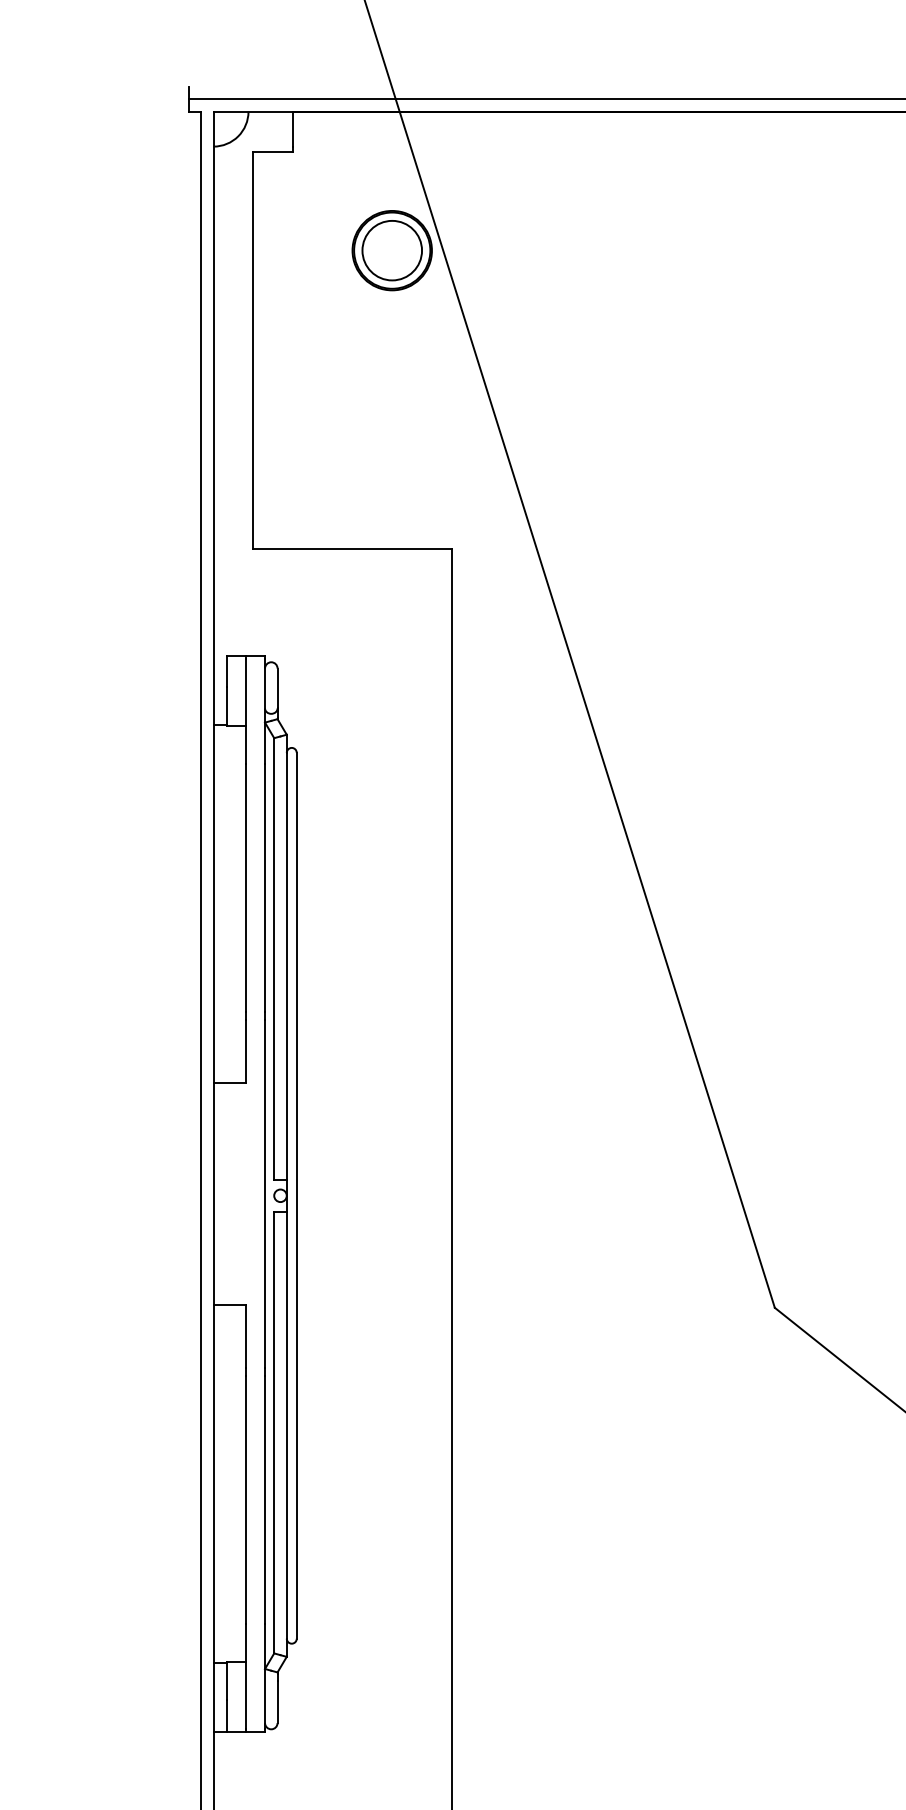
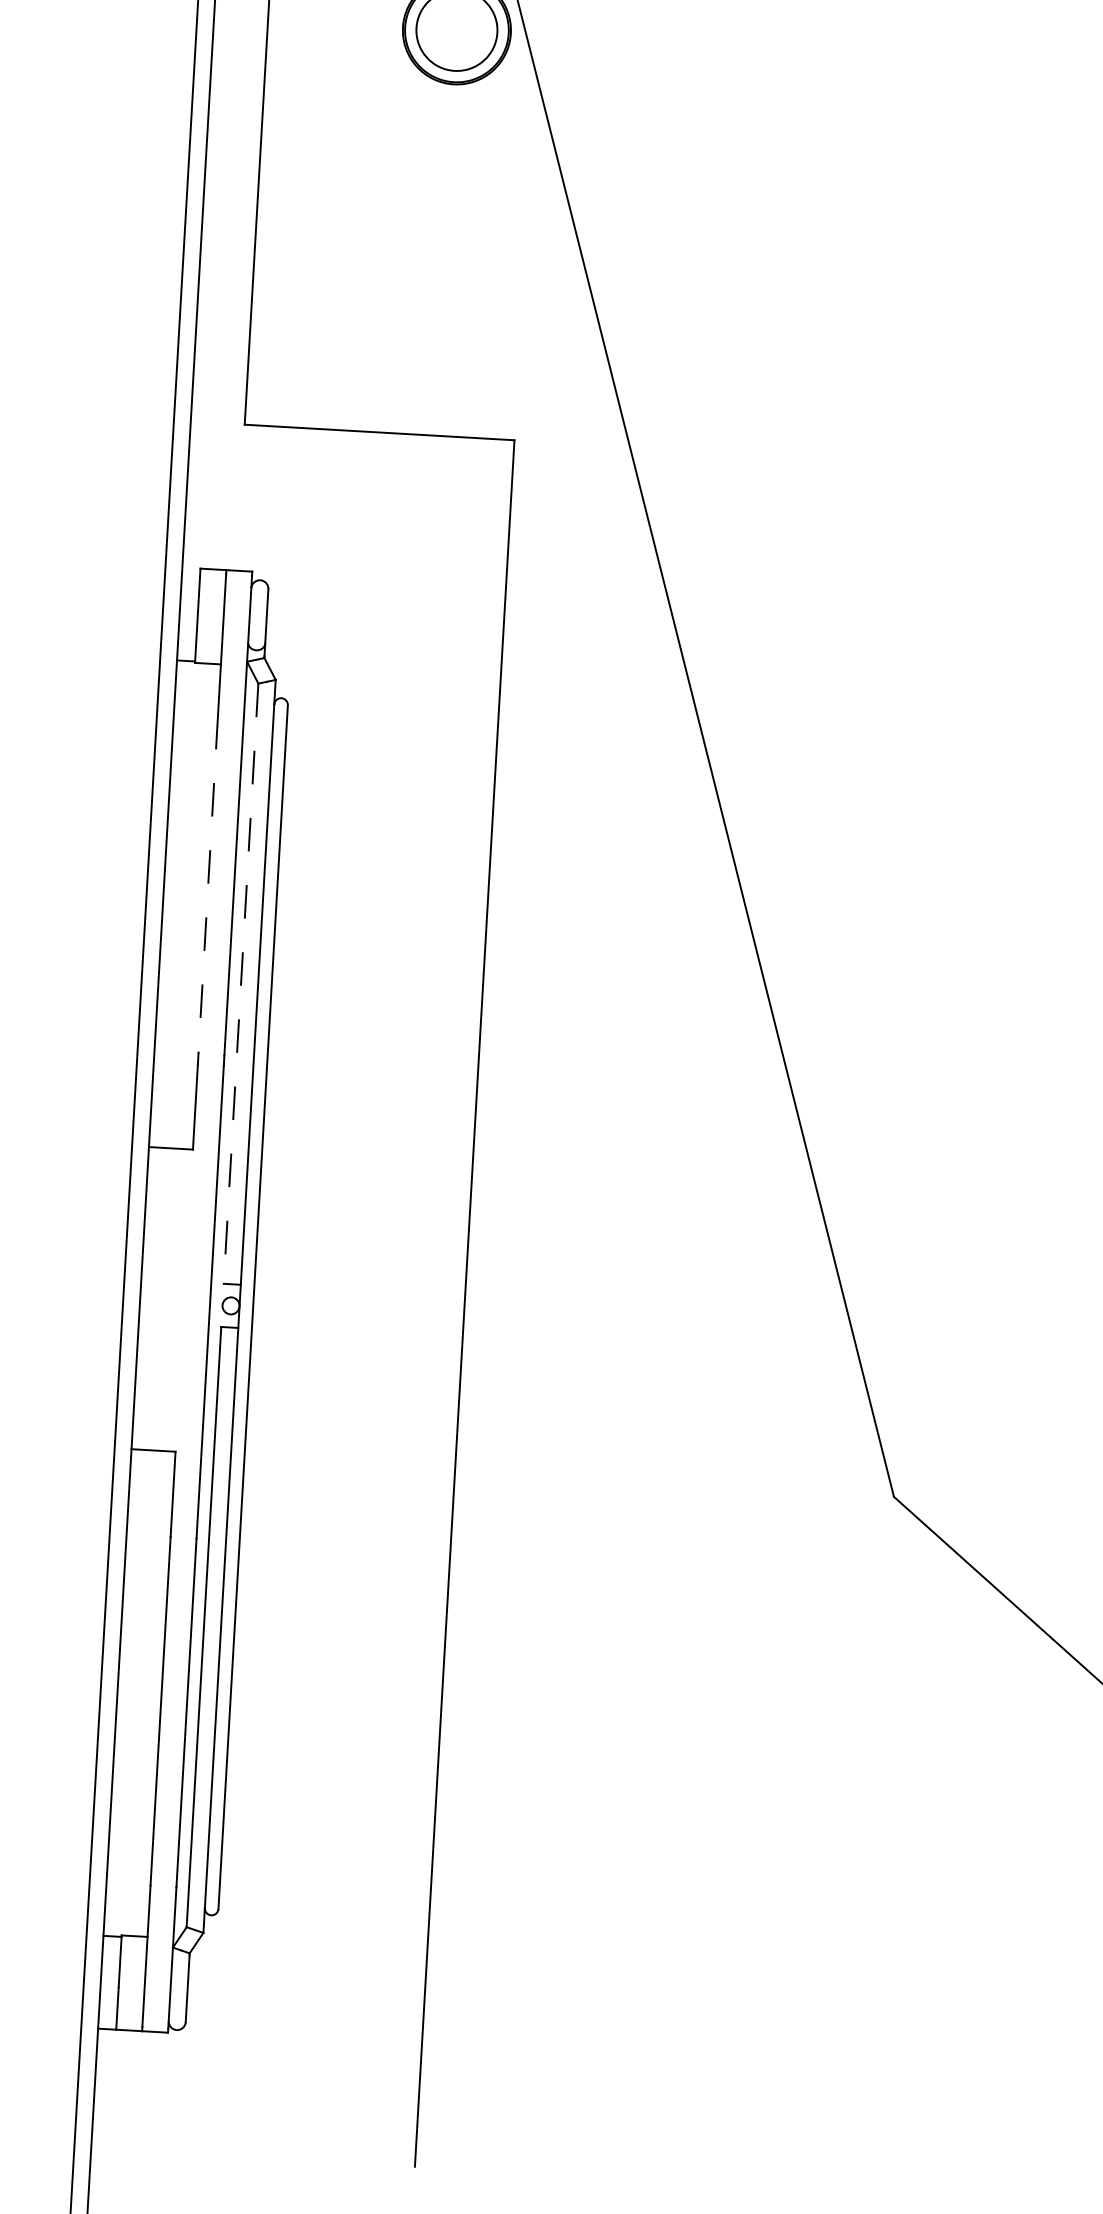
line: (245, 888) -> (207, 885), solid -> dashed
line: (274, 959) -> (241, 984), solid -> dashed

